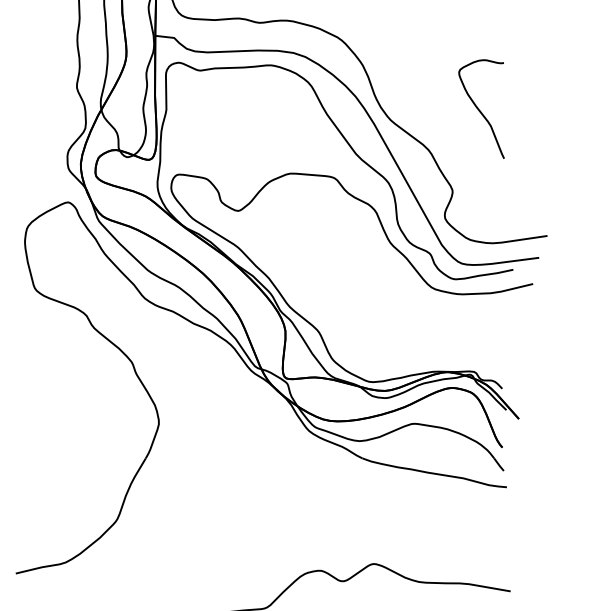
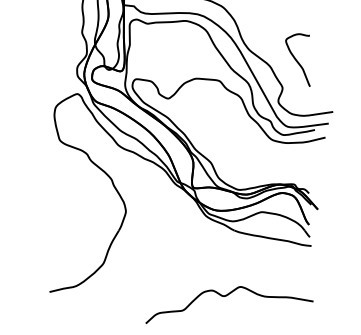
curve: (478, 107) -> (296, 59), moved

